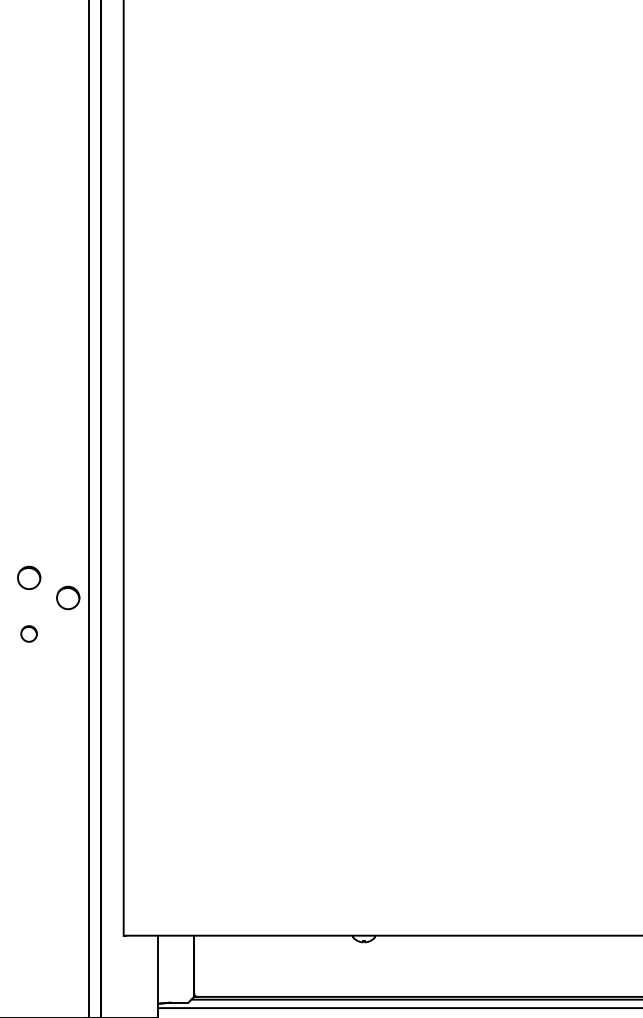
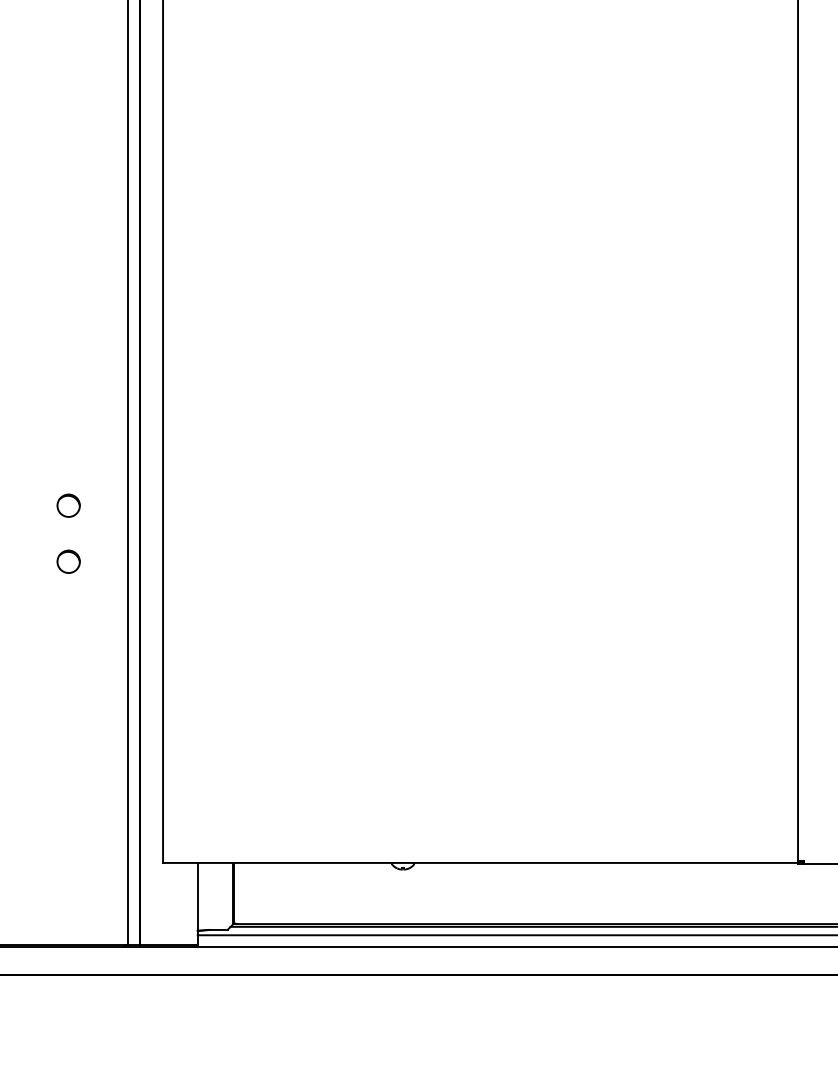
circle: (68, 597) -> (107, 525), removed
circle: (28, 633) -> (68, 561), size x1.43

